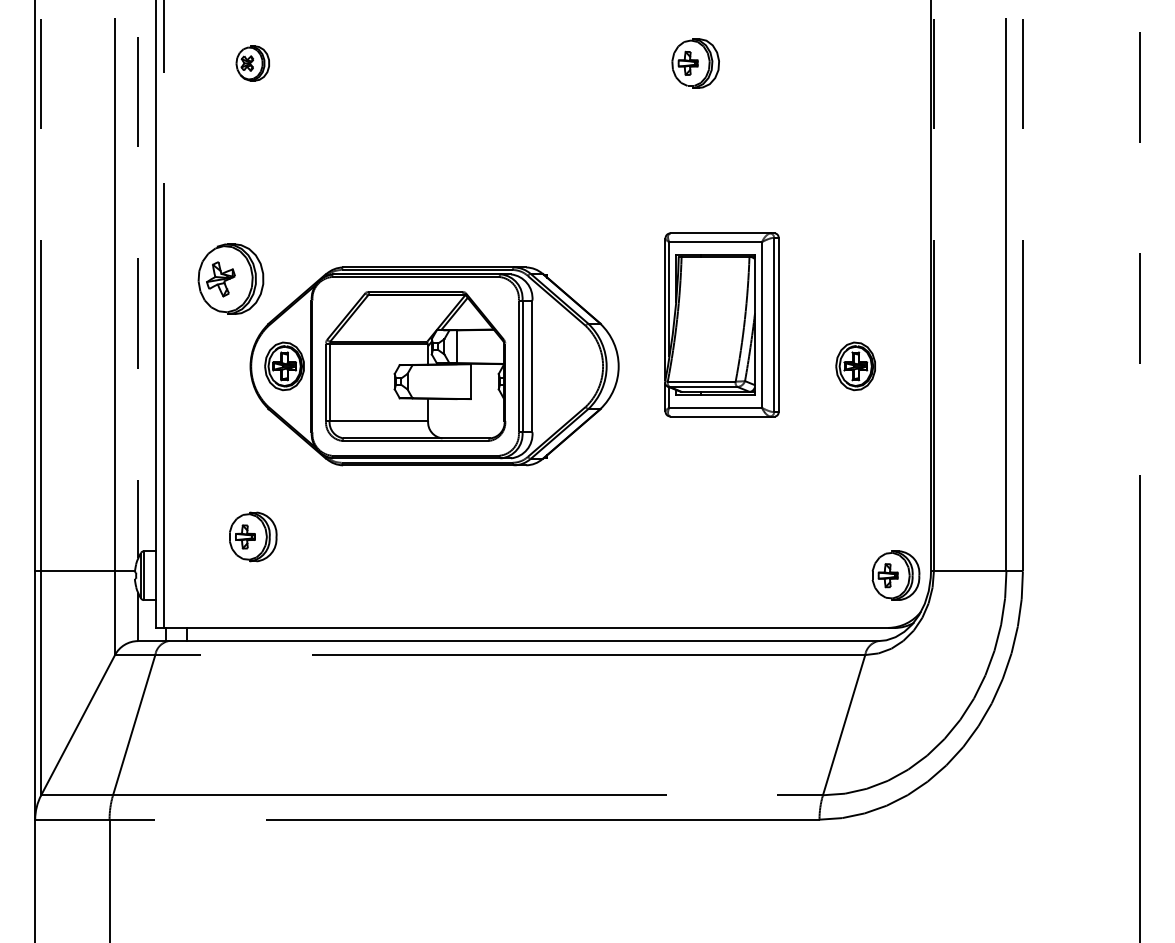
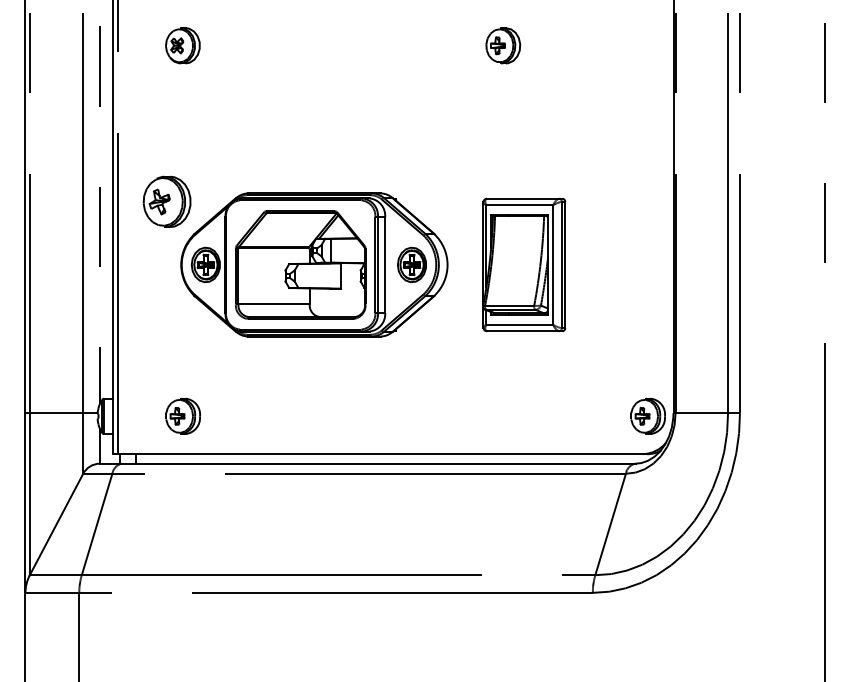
part: (252, 63) -> (182, 45), size x1.43
part: (722, 324) -> (524, 264), moved
part: (854, 365) -> (411, 264), moved
part: (252, 535) -> (182, 415), moved

